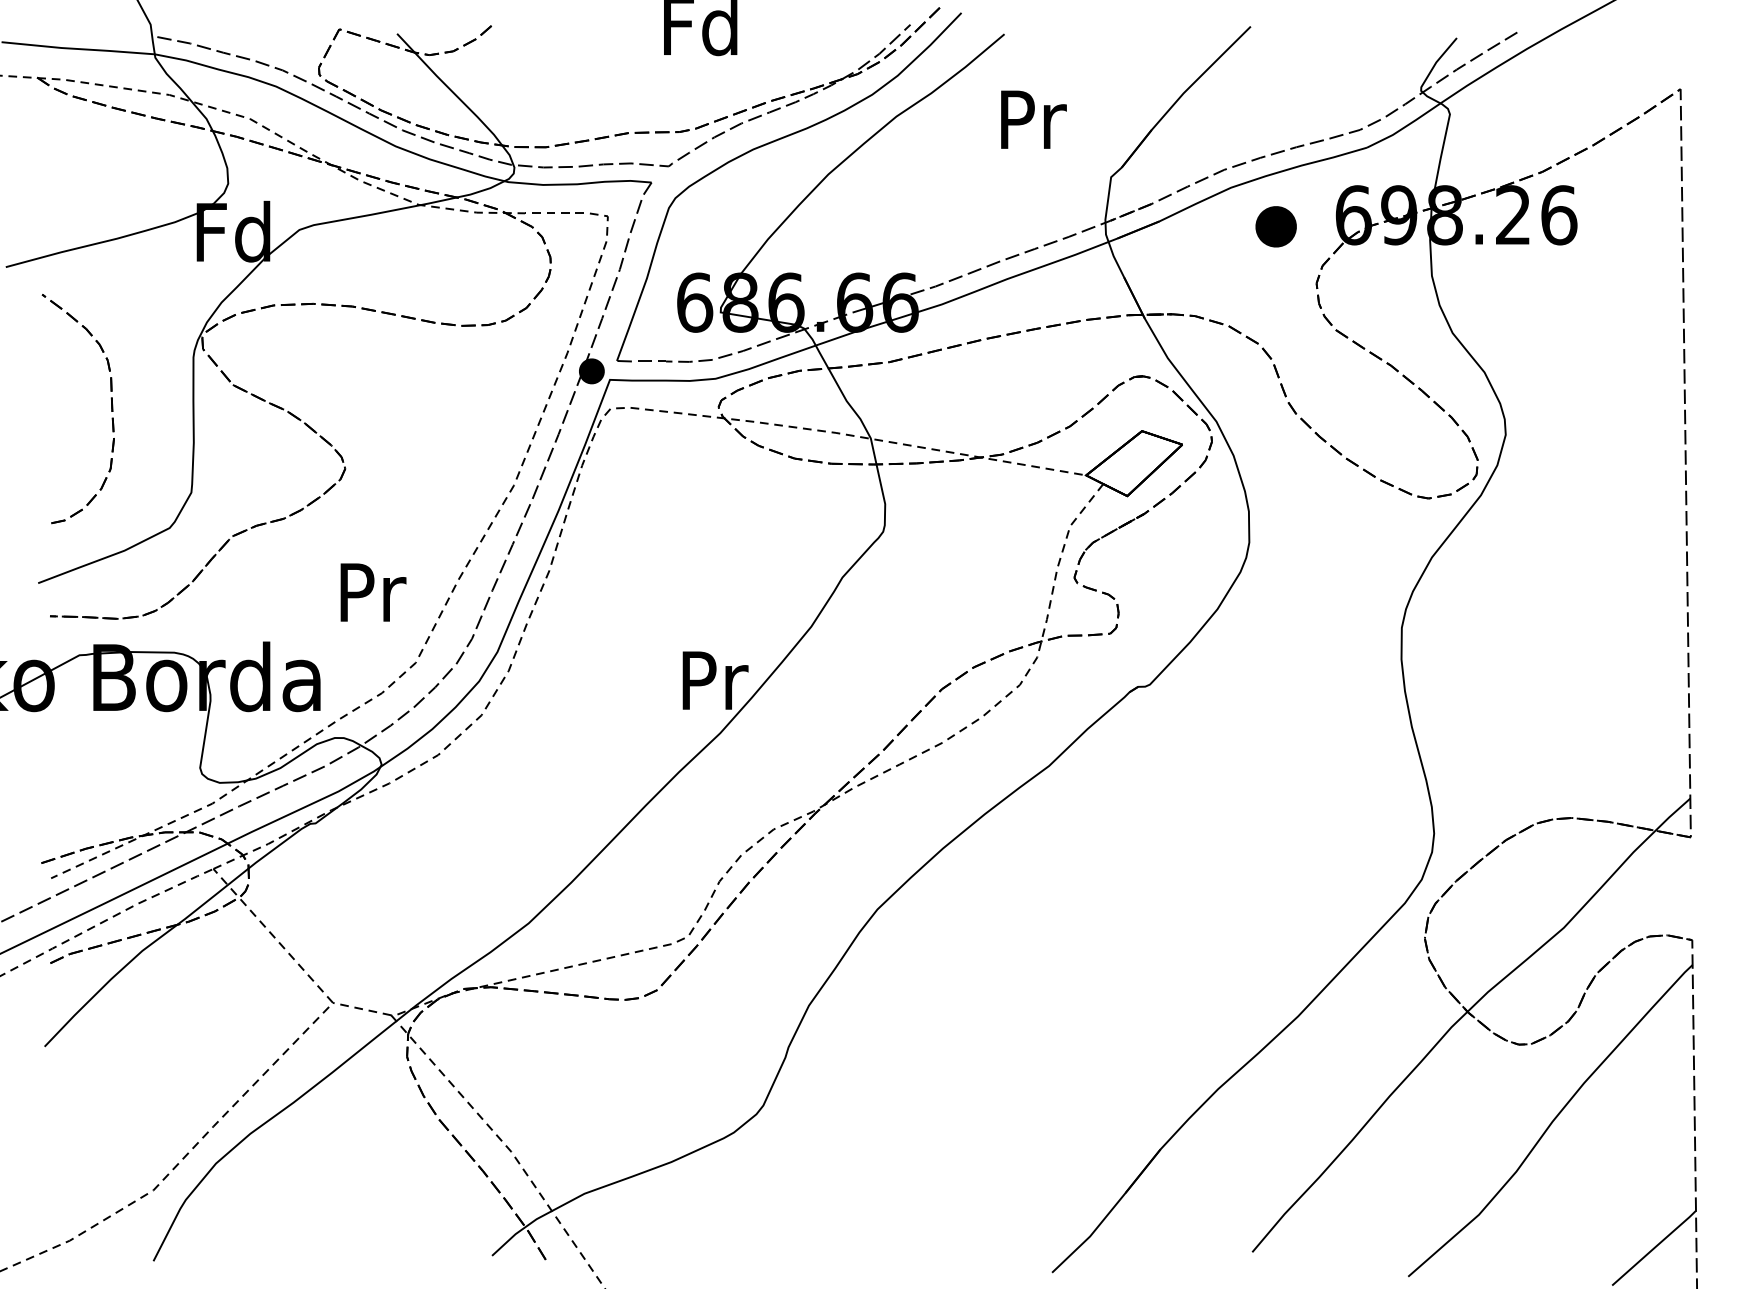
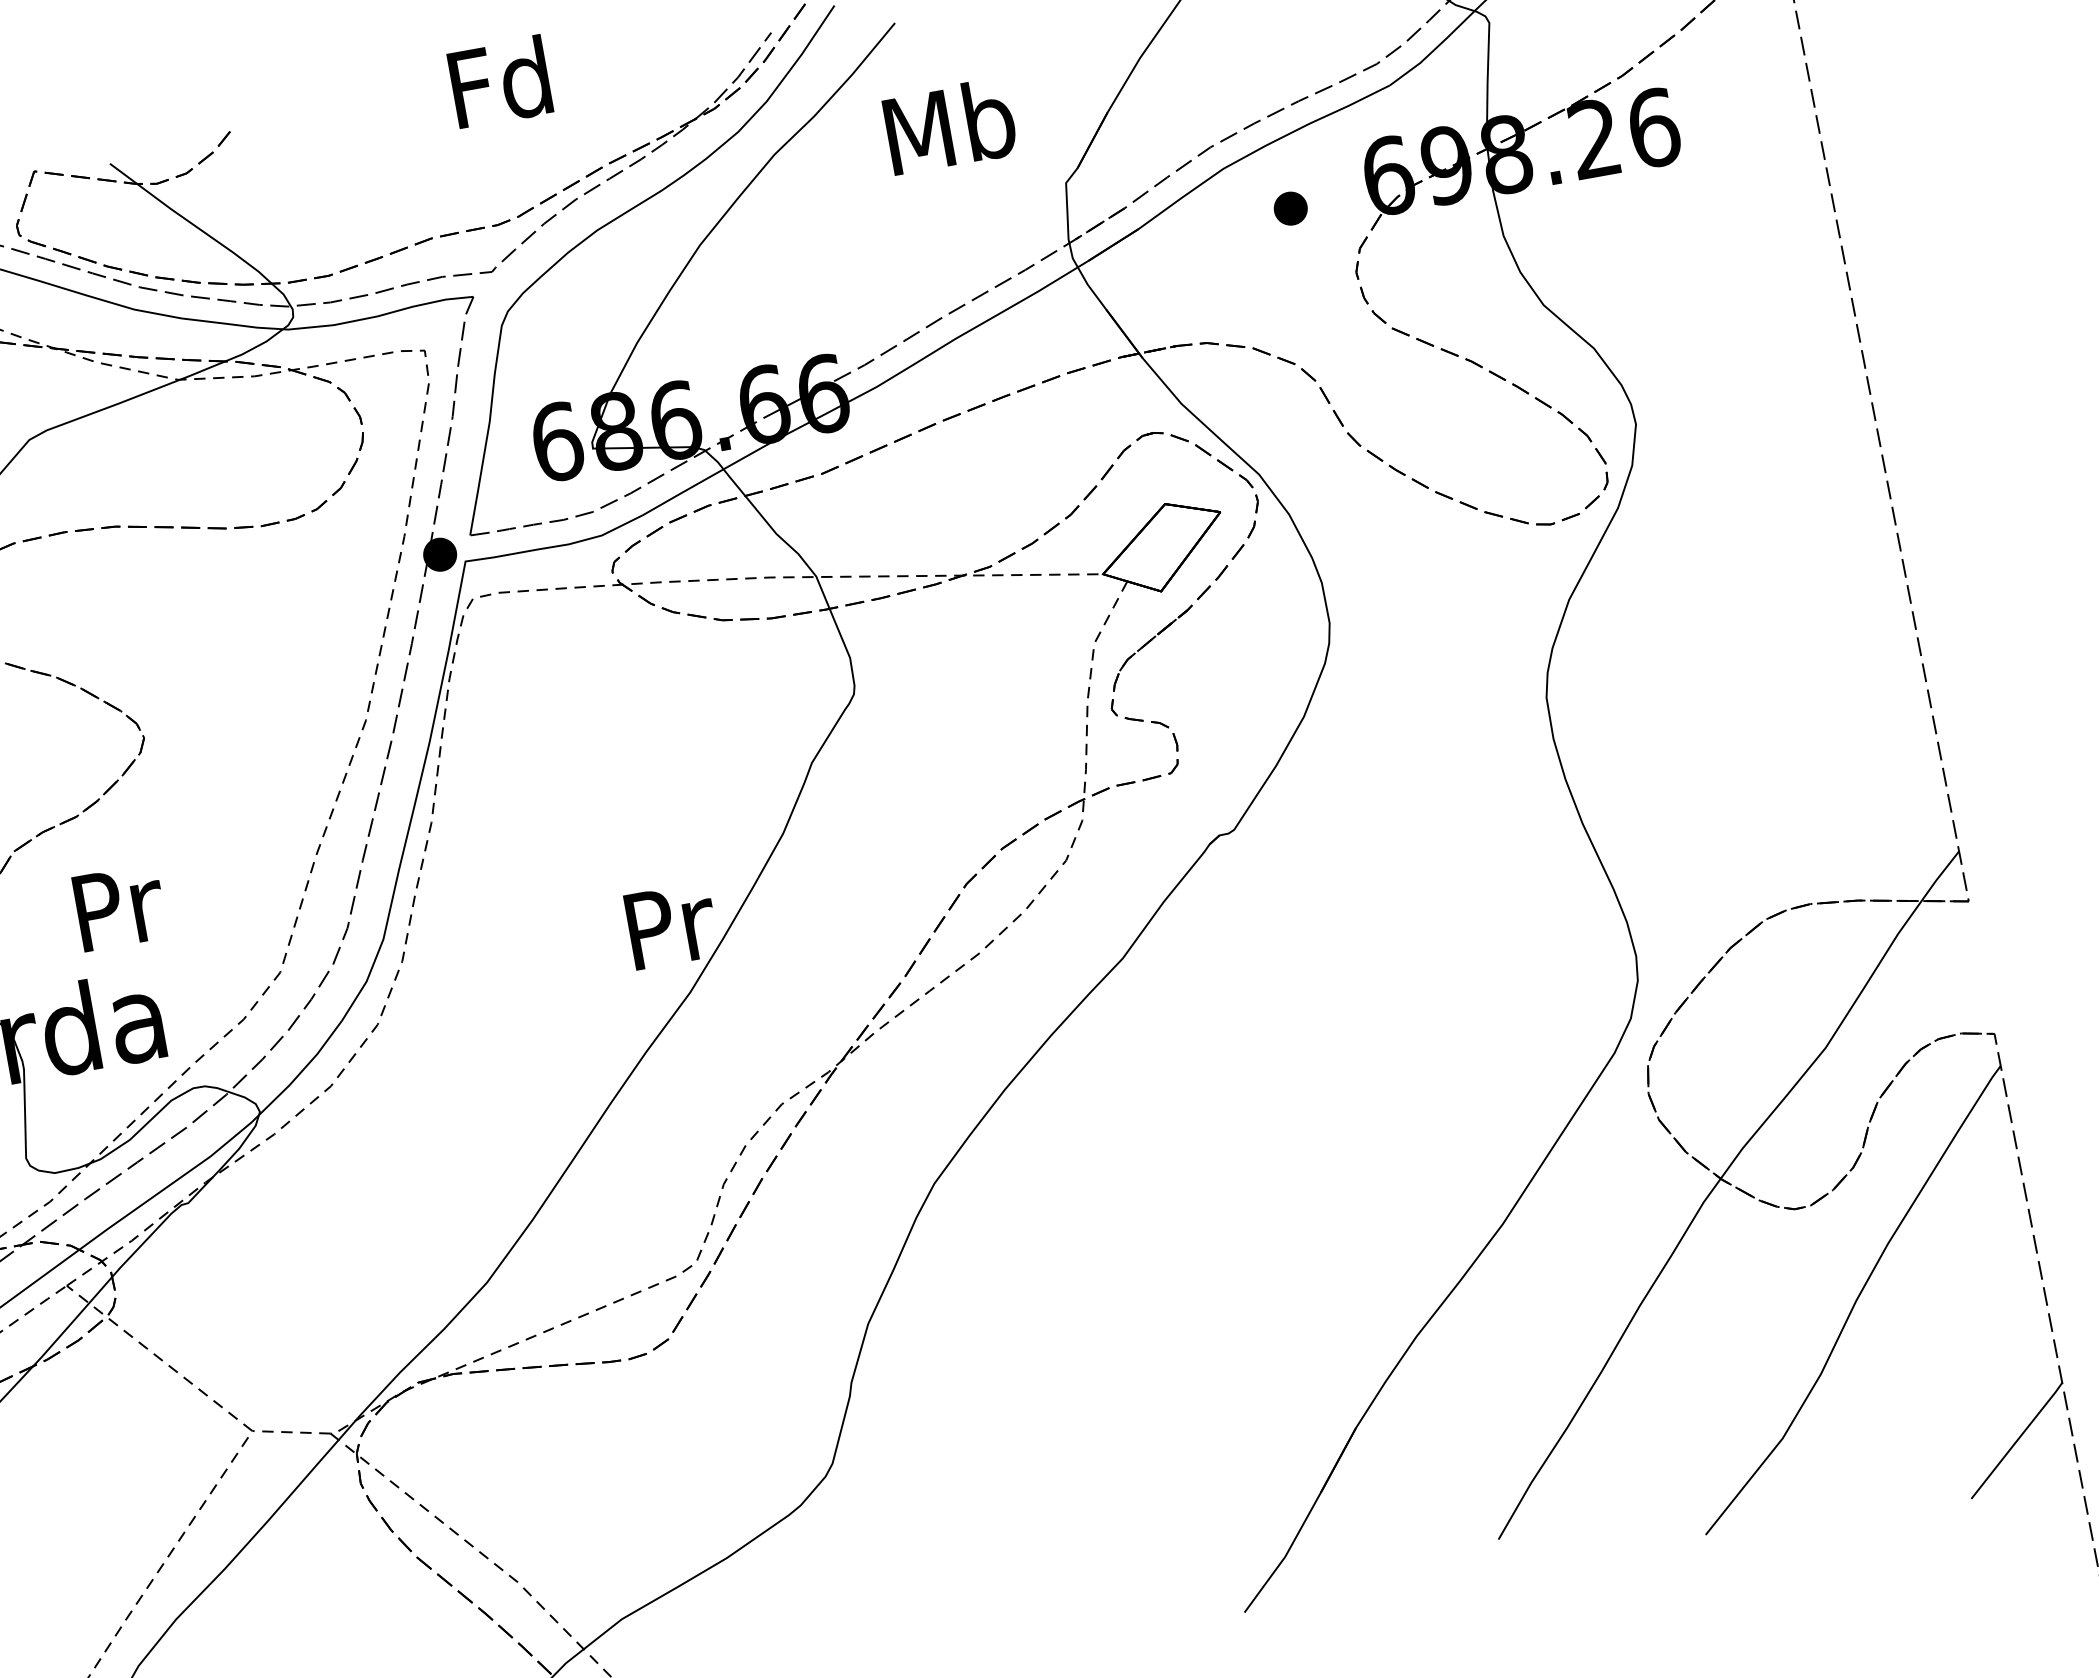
text: (1031, 118) -> (949, 125), Pr -> Mb
part: (1275, 226) -> (1289, 208), size x0.62
text: (373, 592) -> (120, 907), moved

